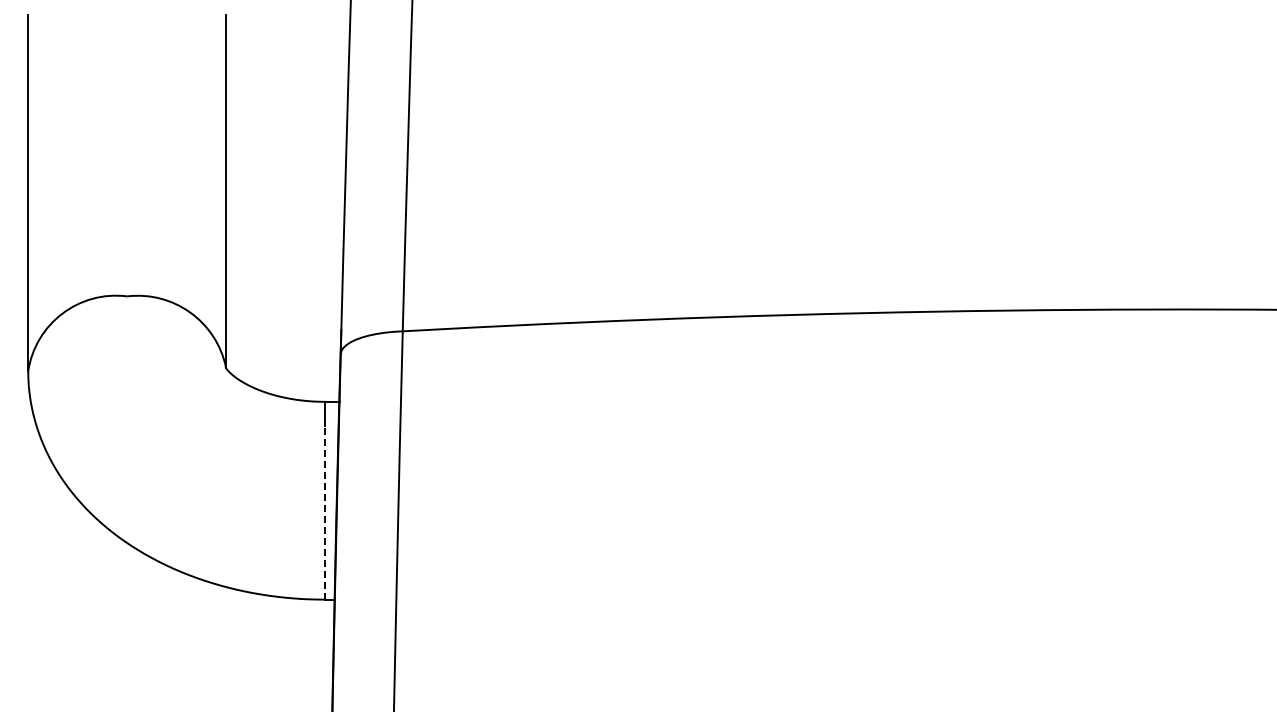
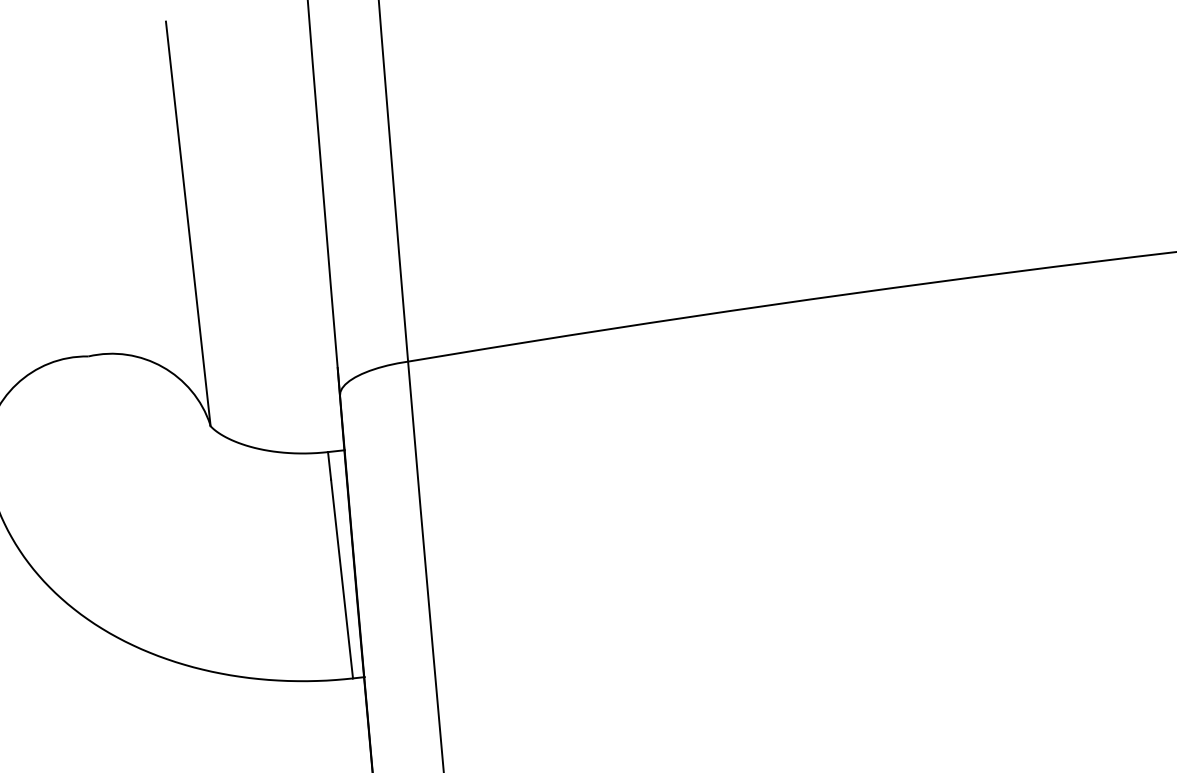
line: (324, 512) -> (341, 578), dashed -> solid

